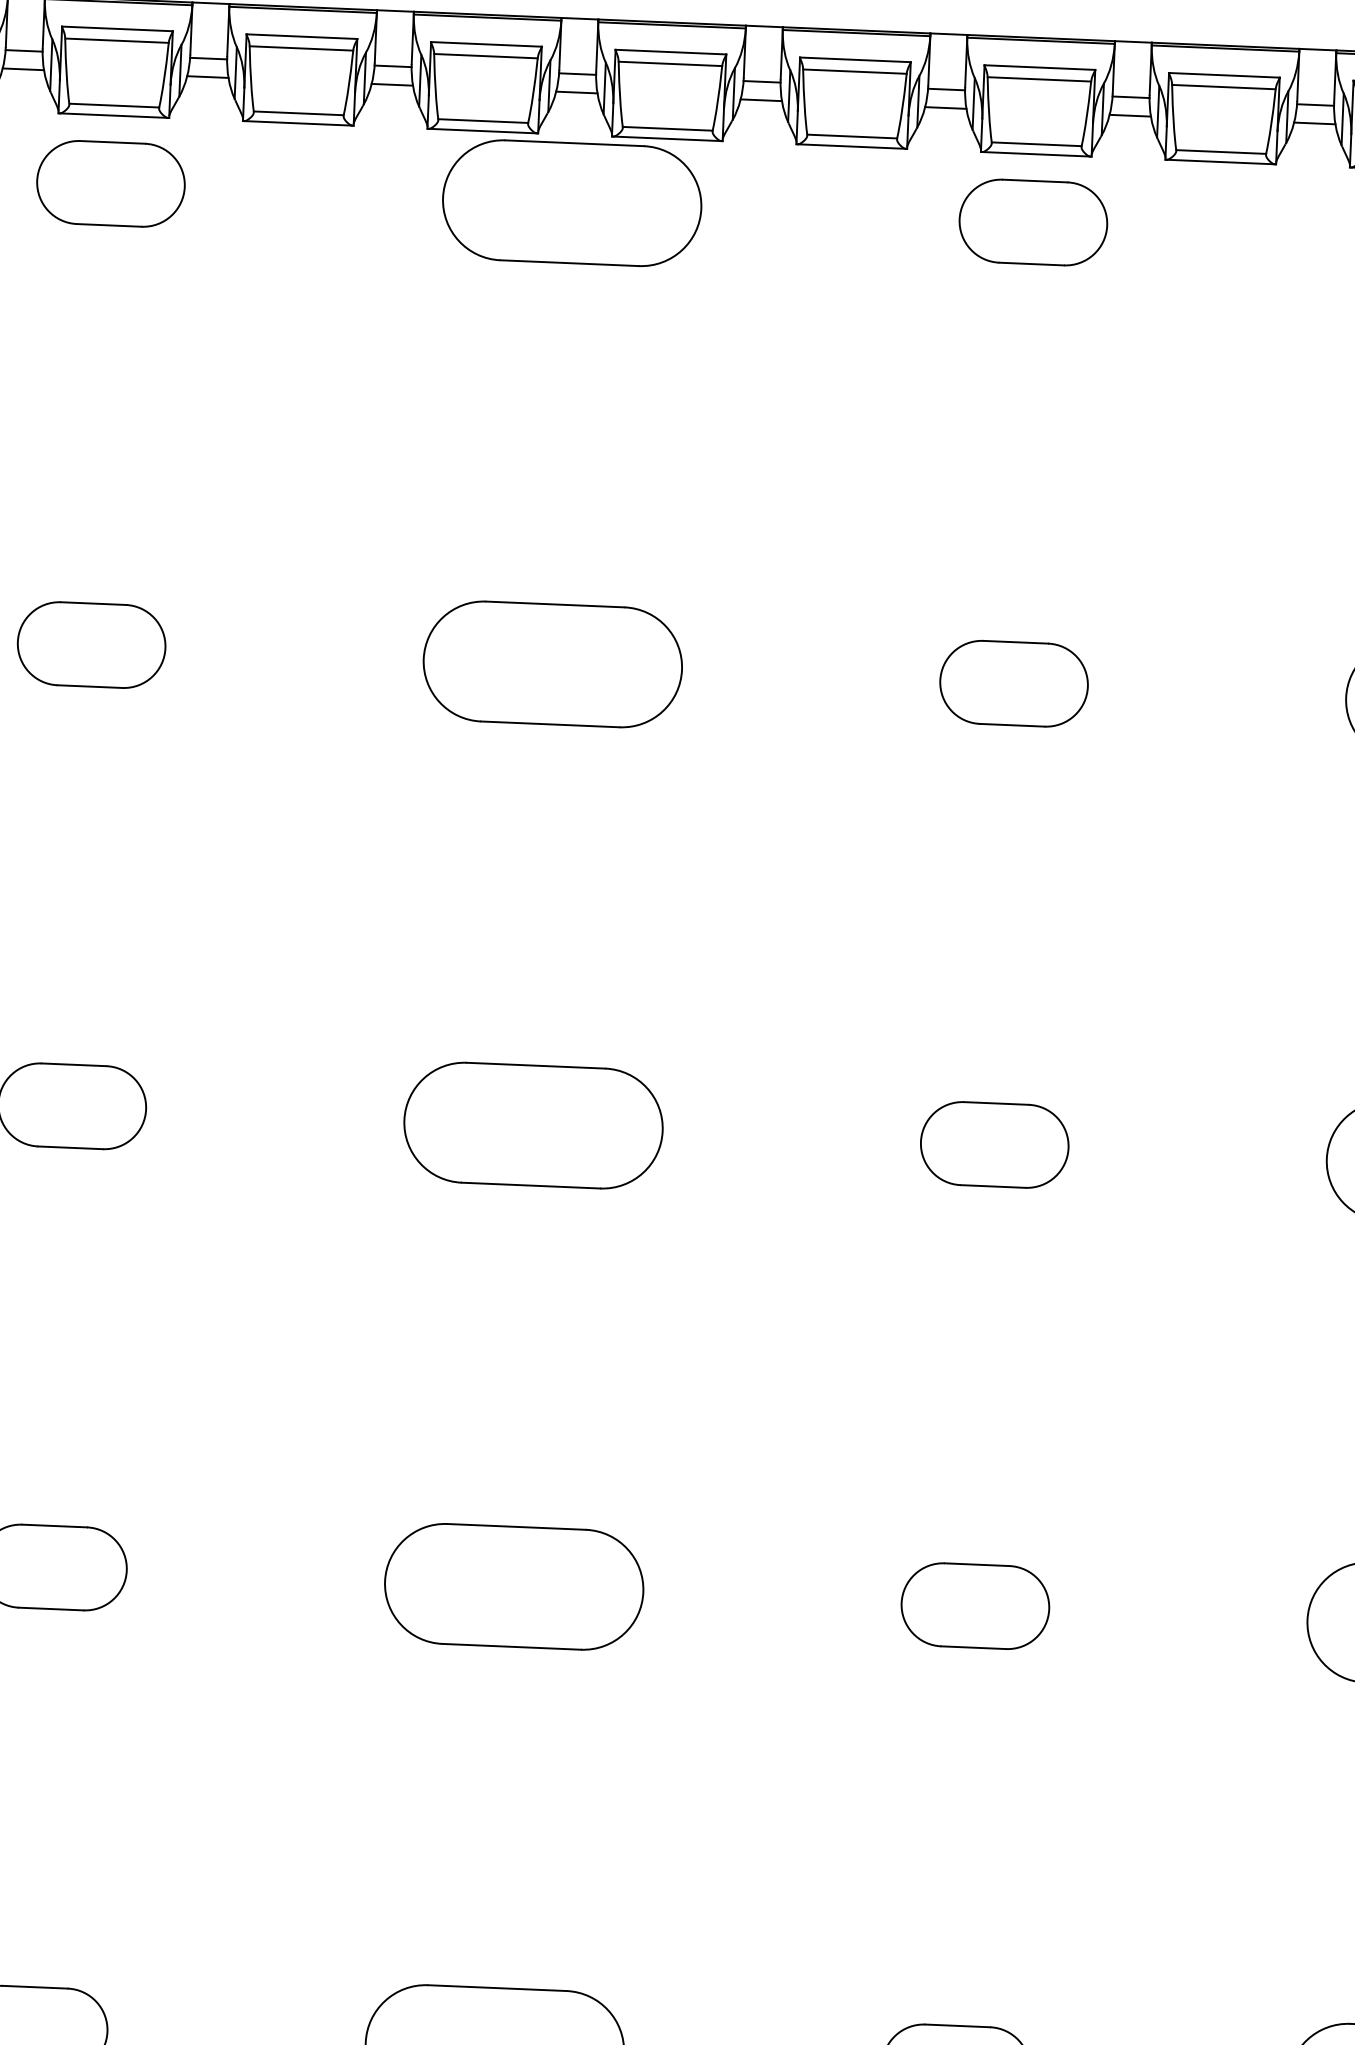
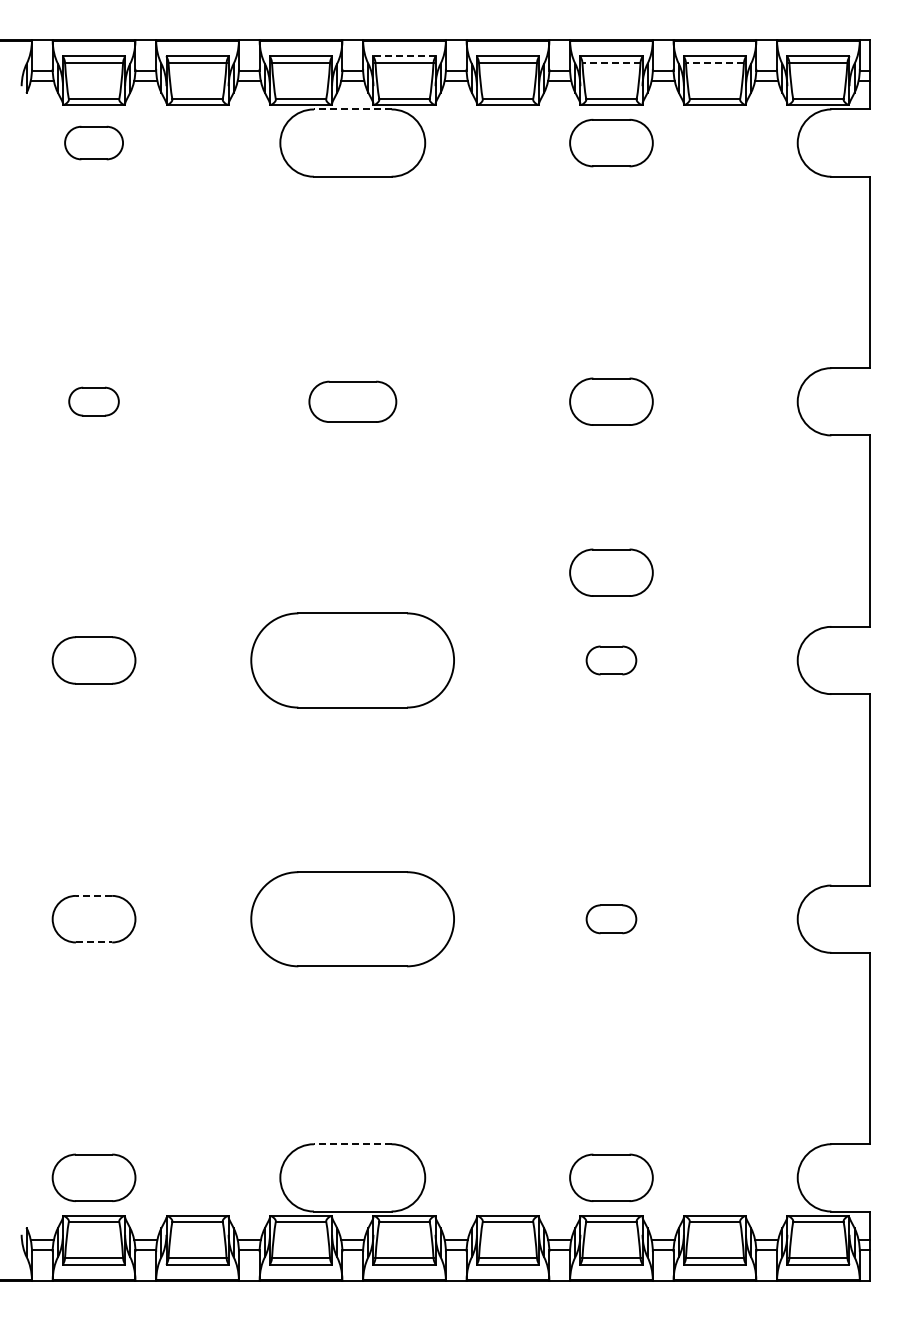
line: (670, 52) -> (404, 56), solid -> dashed
line: (1037, 78) -> (610, 62), solid -> dashed
line: (1223, 86) -> (714, 62), solid -> dashed
line: (574, 143) -> (352, 109), solid -> dashed
part: (110, 182) -> (93, 142), size x0.7
part: (90, 644) -> (93, 401), size x0.6
part: (552, 663) -> (352, 401), size x0.6
part: (1001, 988) -> (611, 572), added
part: (533, 1125) -> (352, 660), size x1.4
part: (994, 1144) -> (611, 660), size x0.6
line: (53, 1525) -> (93, 895), solid -> dashed
part: (513, 1585) -> (352, 918), size x1.4
part: (975, 1606) -> (611, 919), size x0.6
line: (52, 1609) -> (94, 942), solid -> dashed
line: (496, 1988) -> (352, 1144), solid -> dashed

